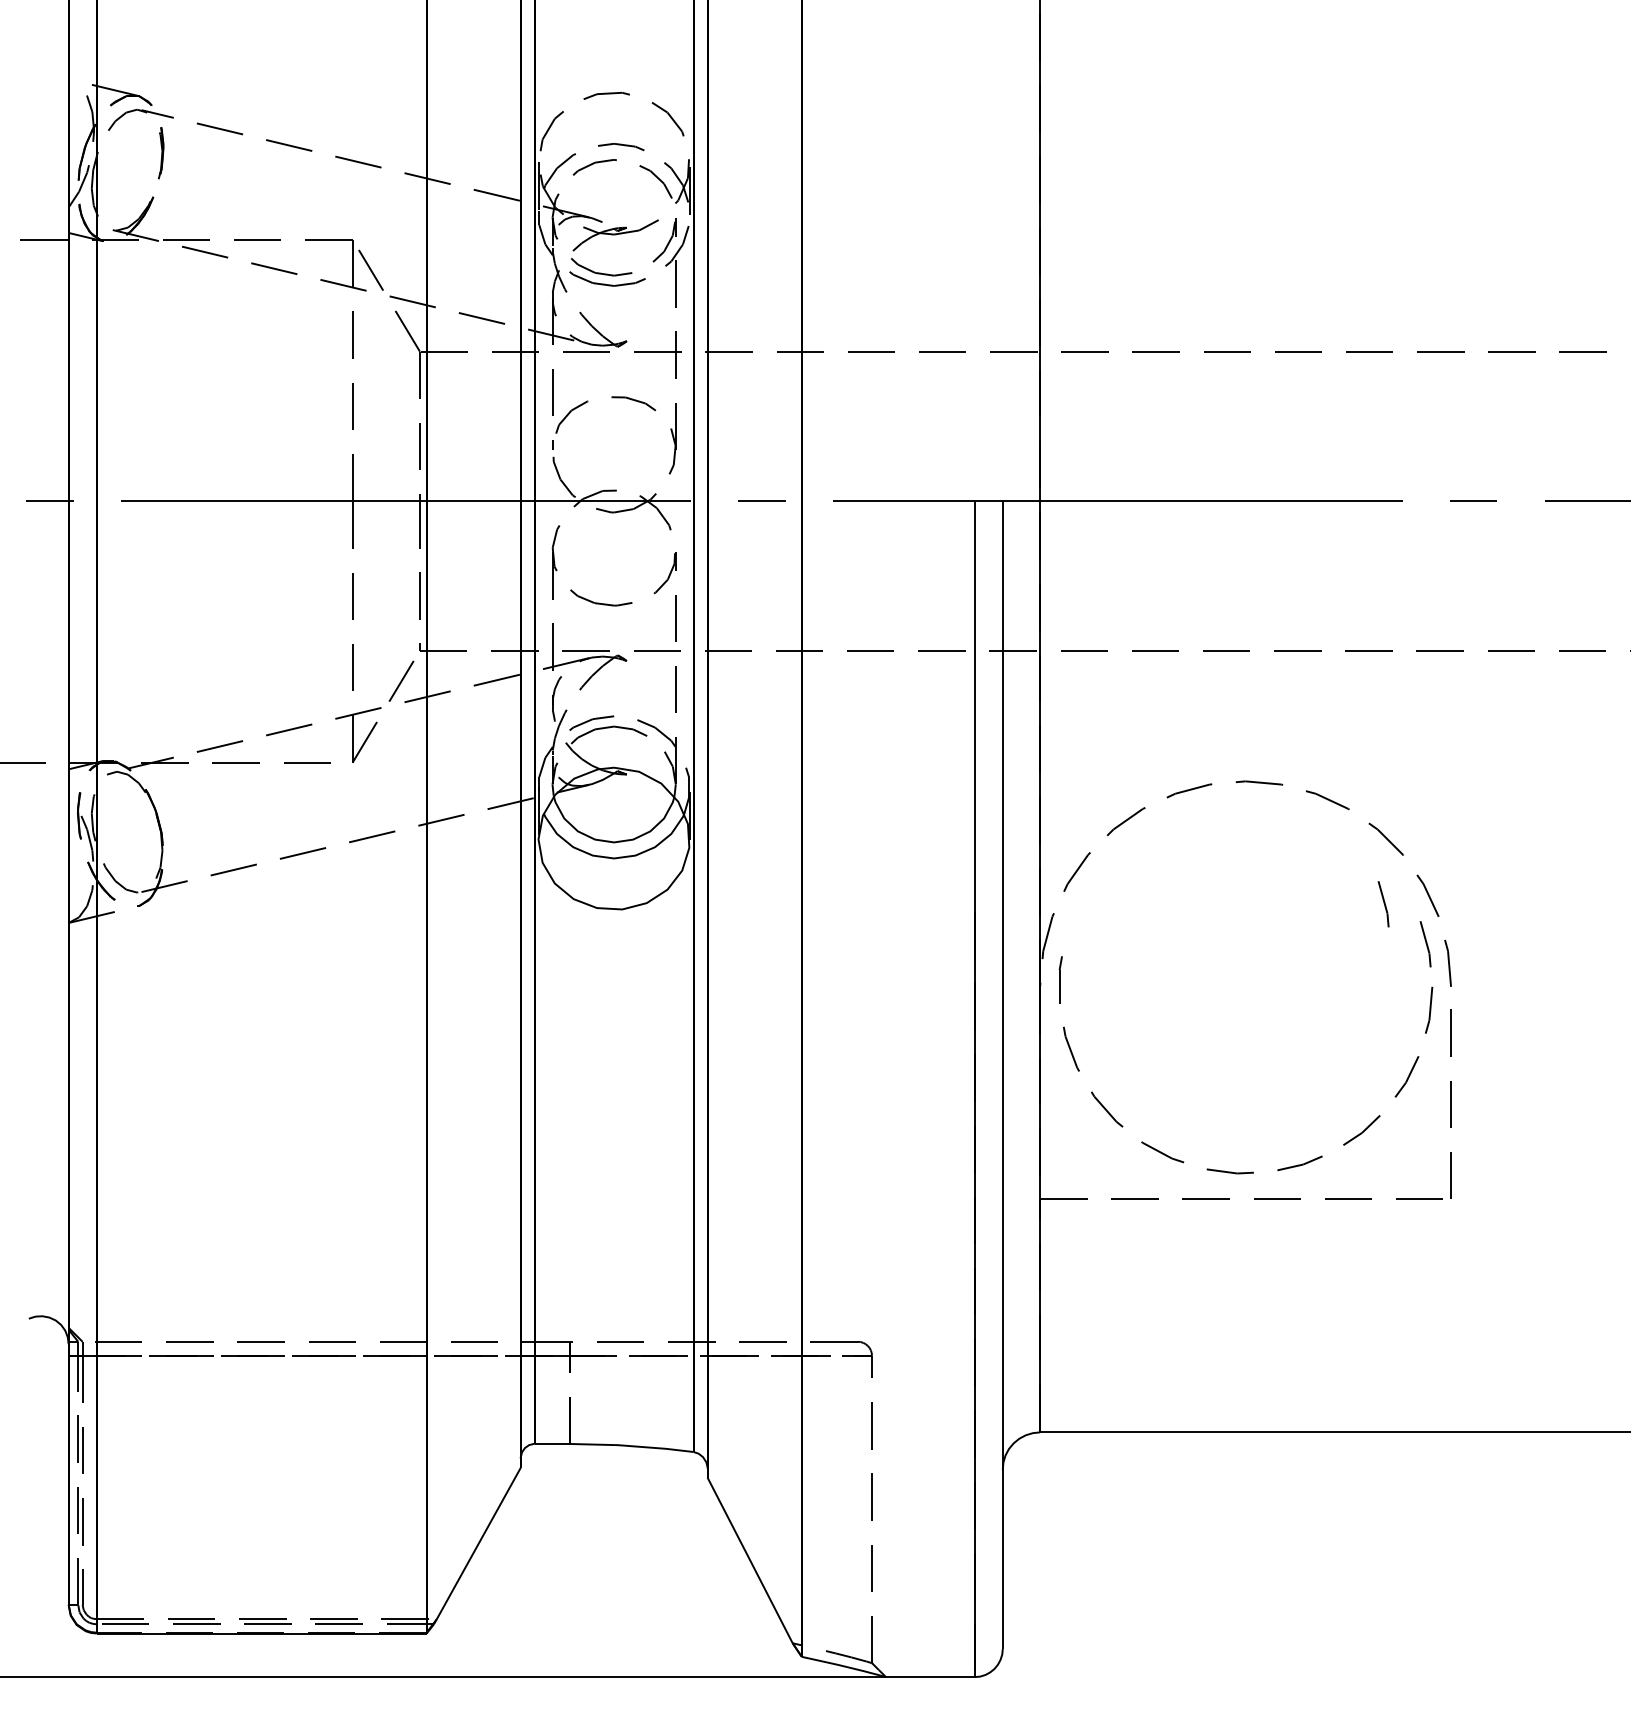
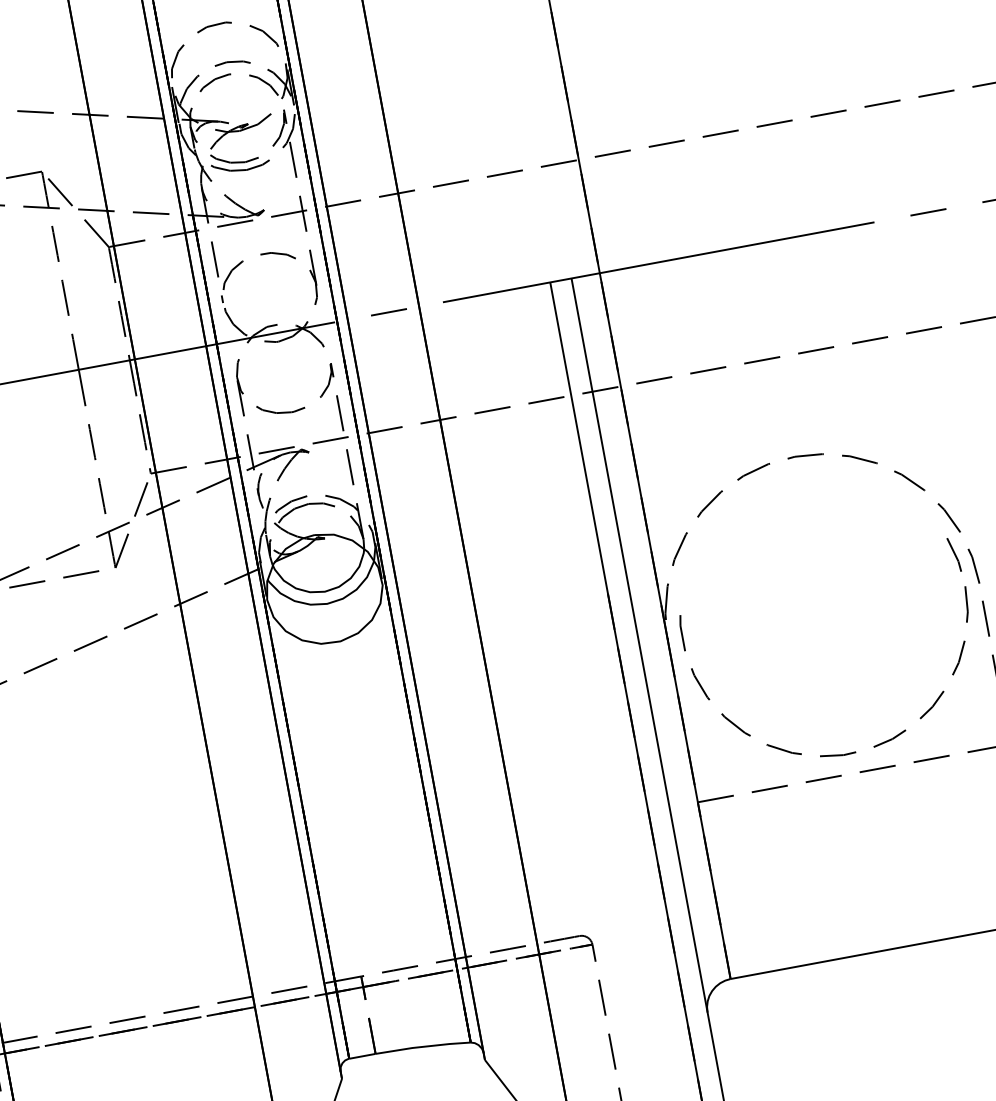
line: (1383, 903) -> (916, 529), removed

